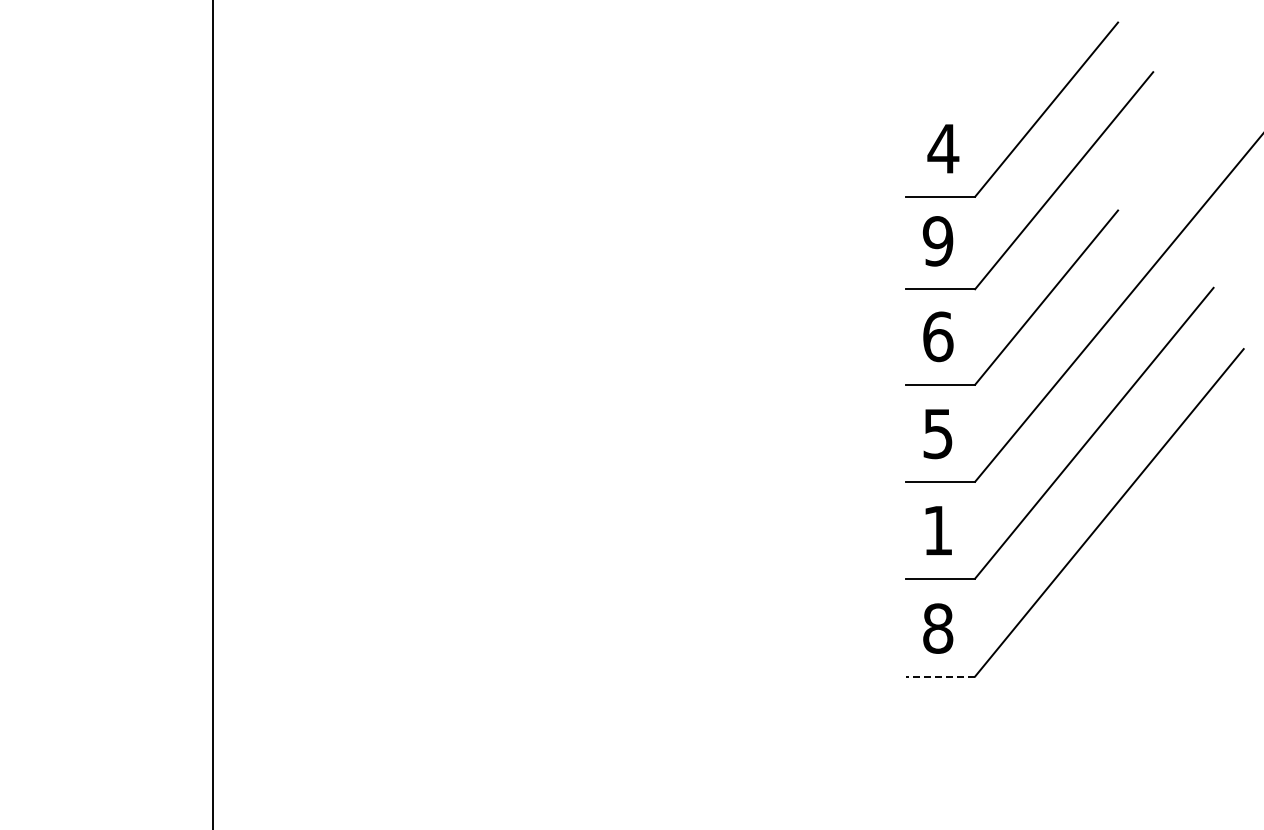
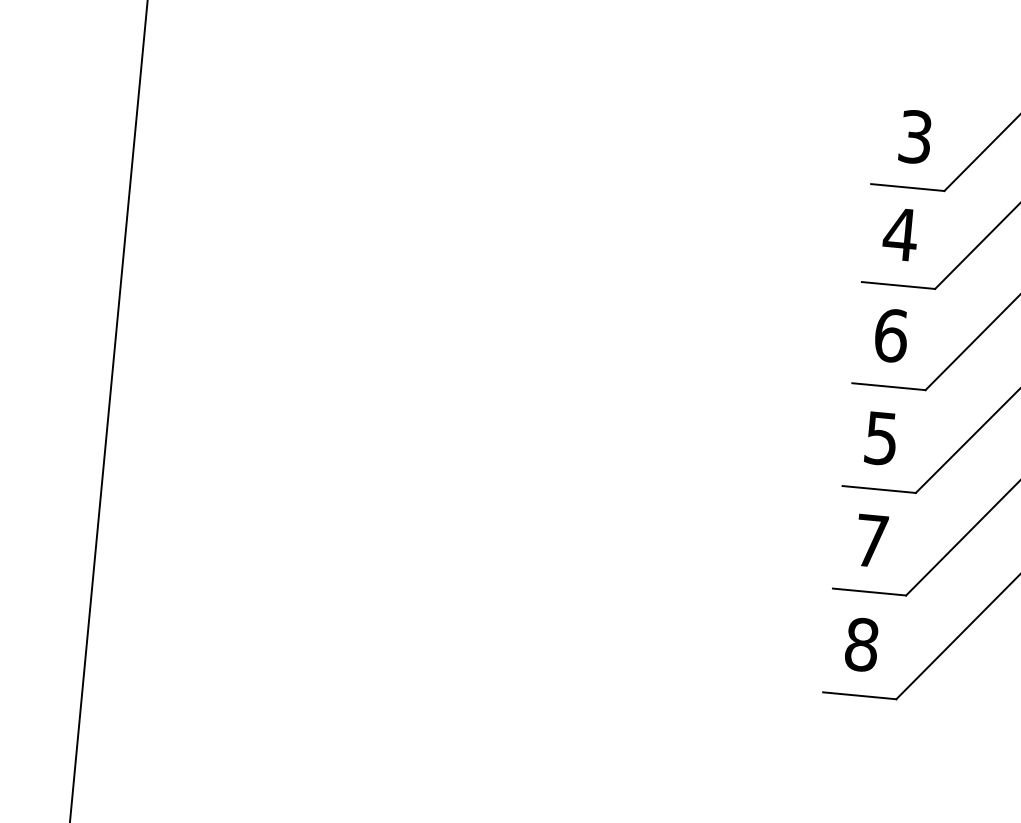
text: (943, 148) -> (915, 136), 4 -> 3
text: (937, 241) -> (900, 234), 9 -> 4
text: (938, 530) -> (872, 540), 1 -> 7
line: (940, 676) -> (859, 695), dashed -> solid

